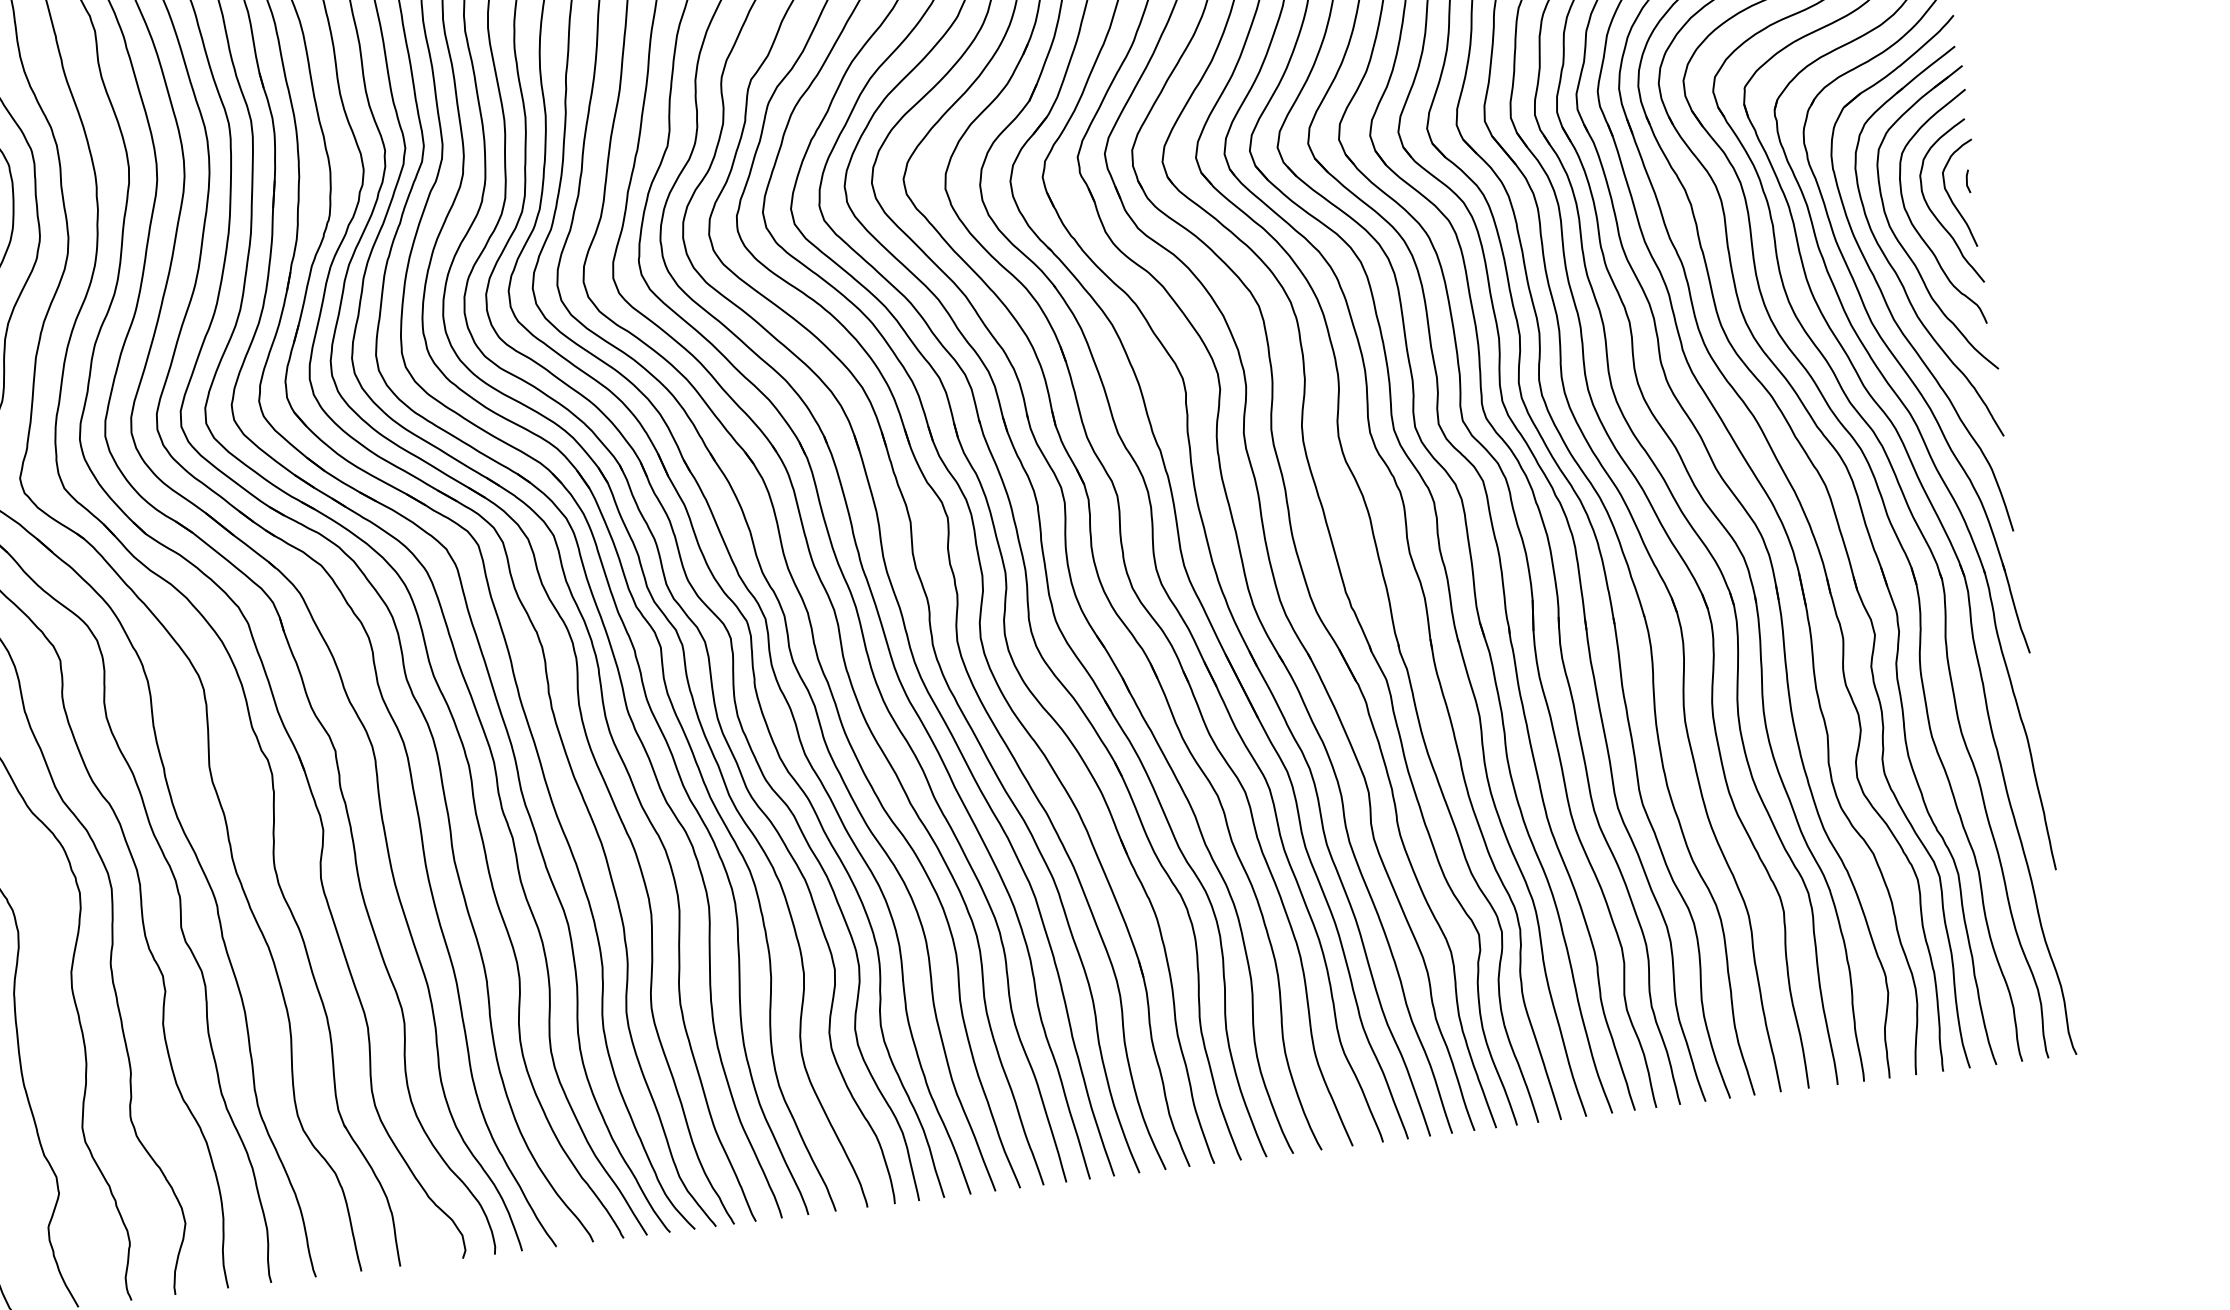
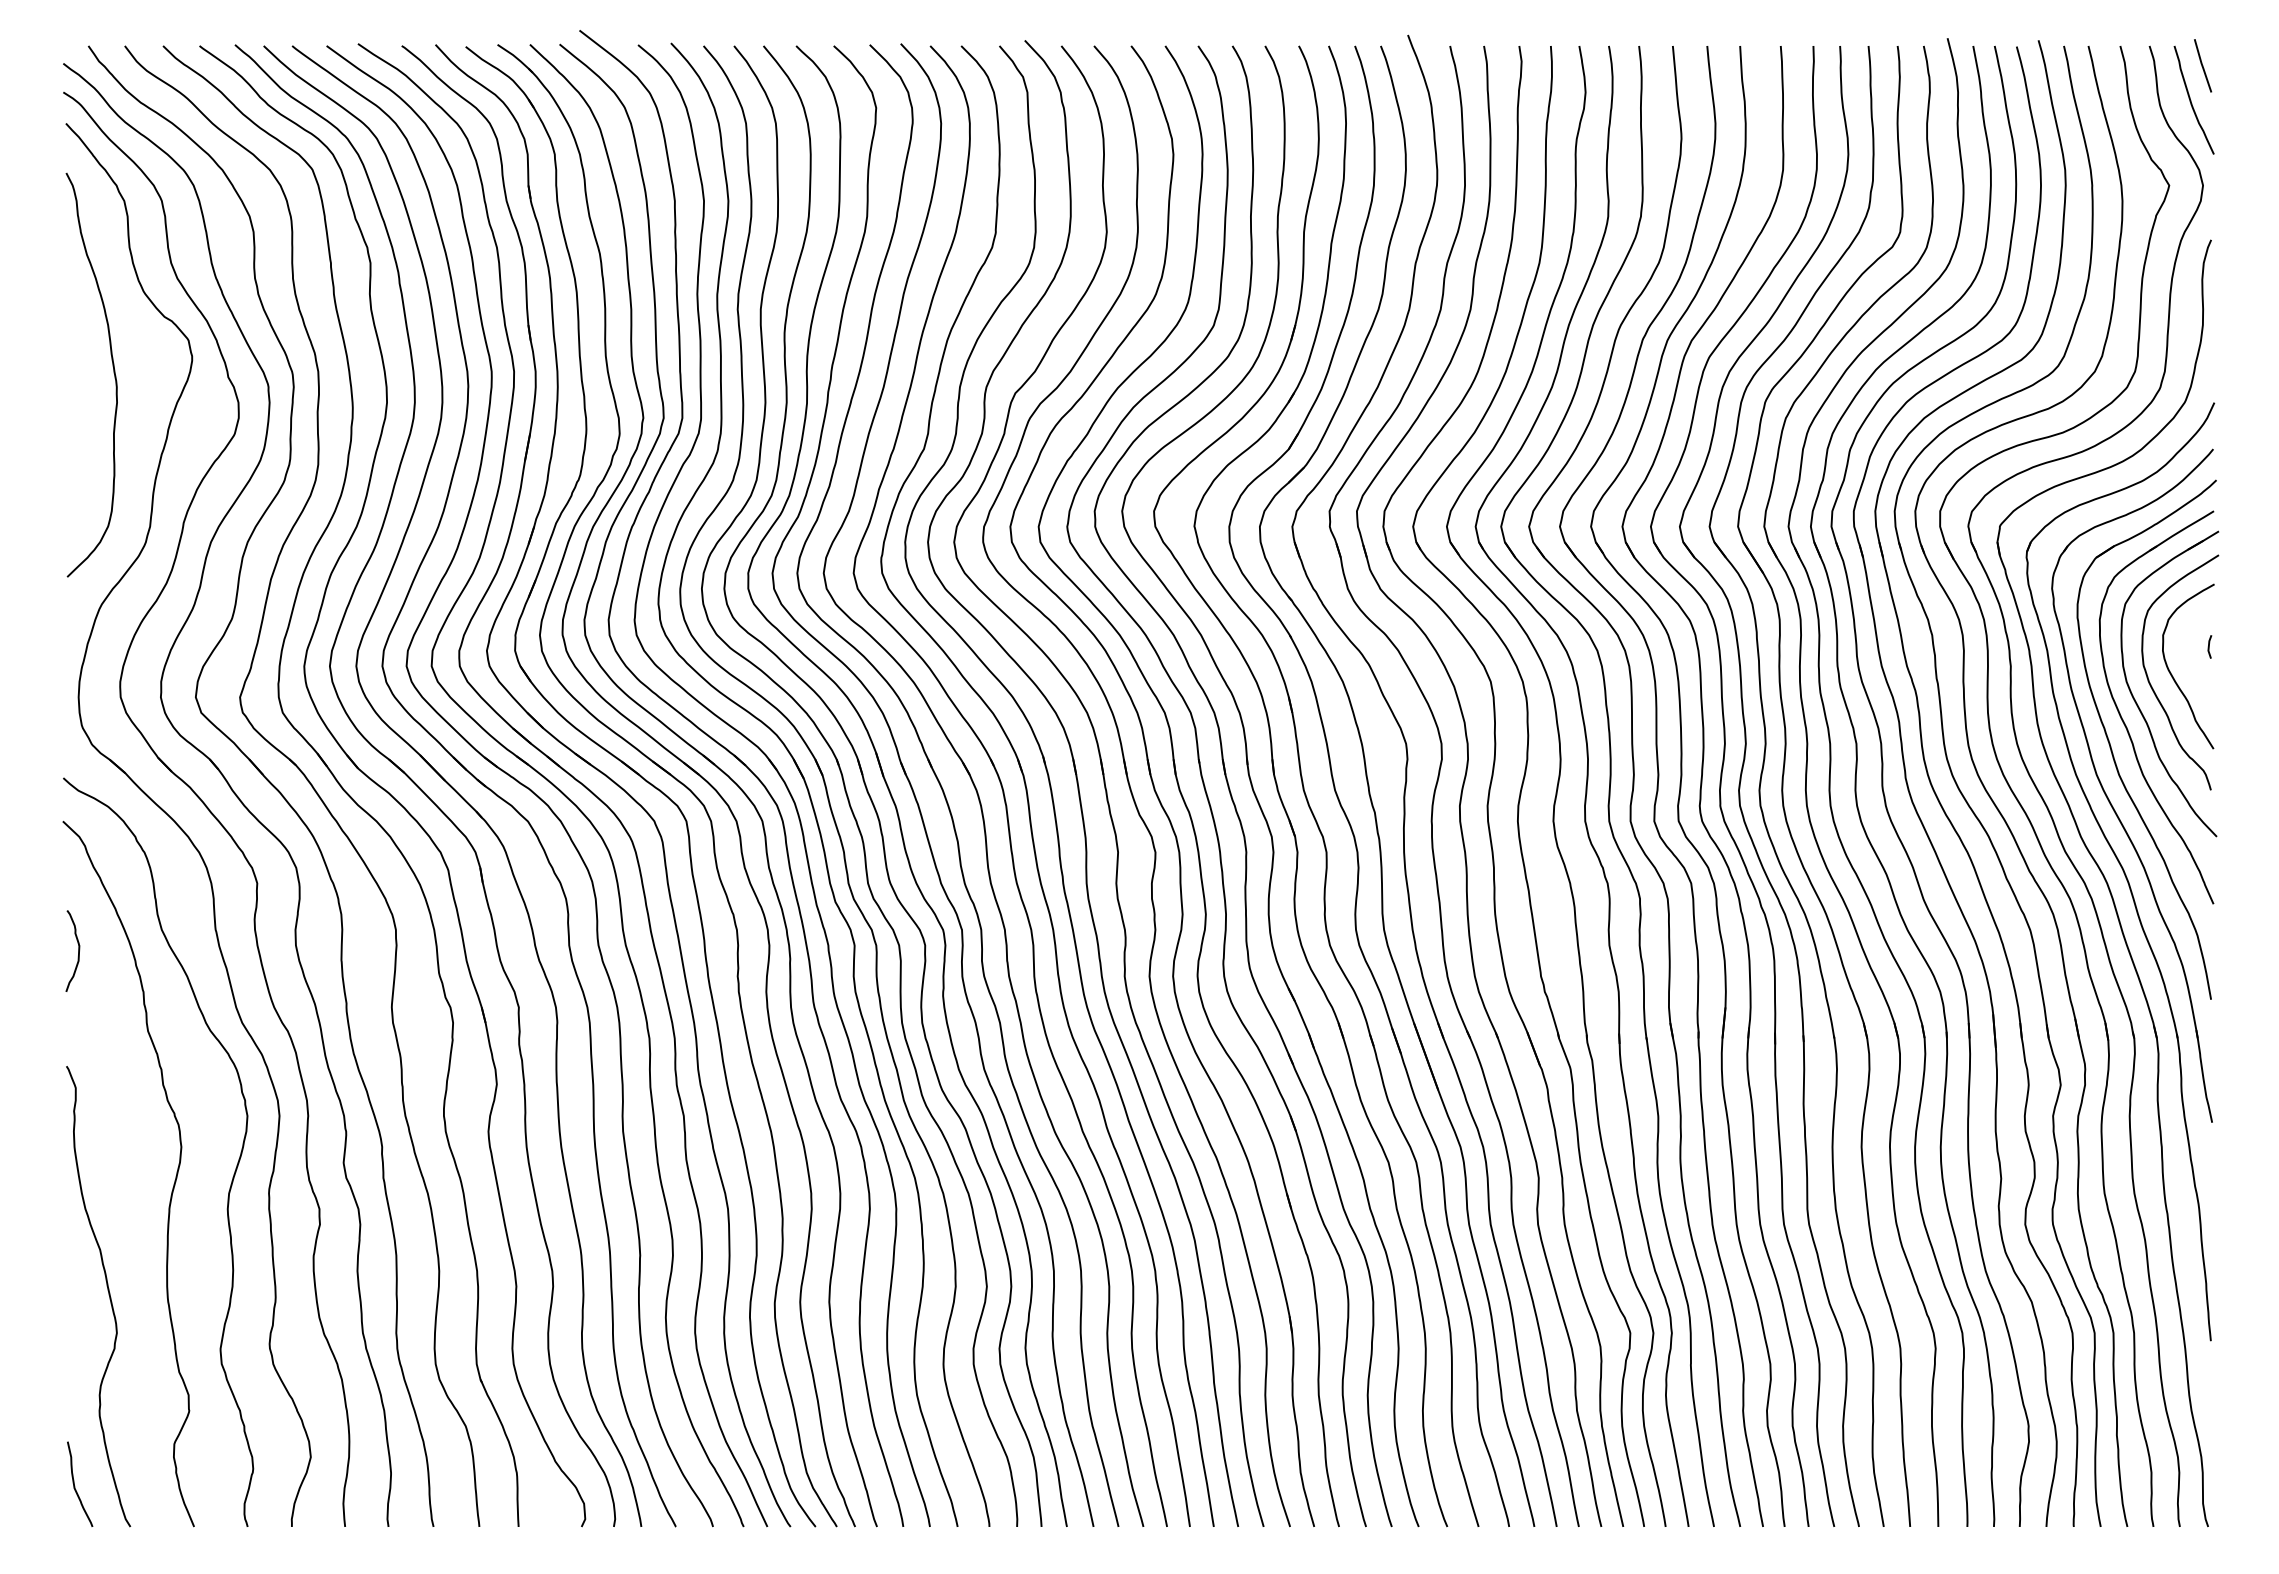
curve: (1951, 198) -> (2191, 661), removed

